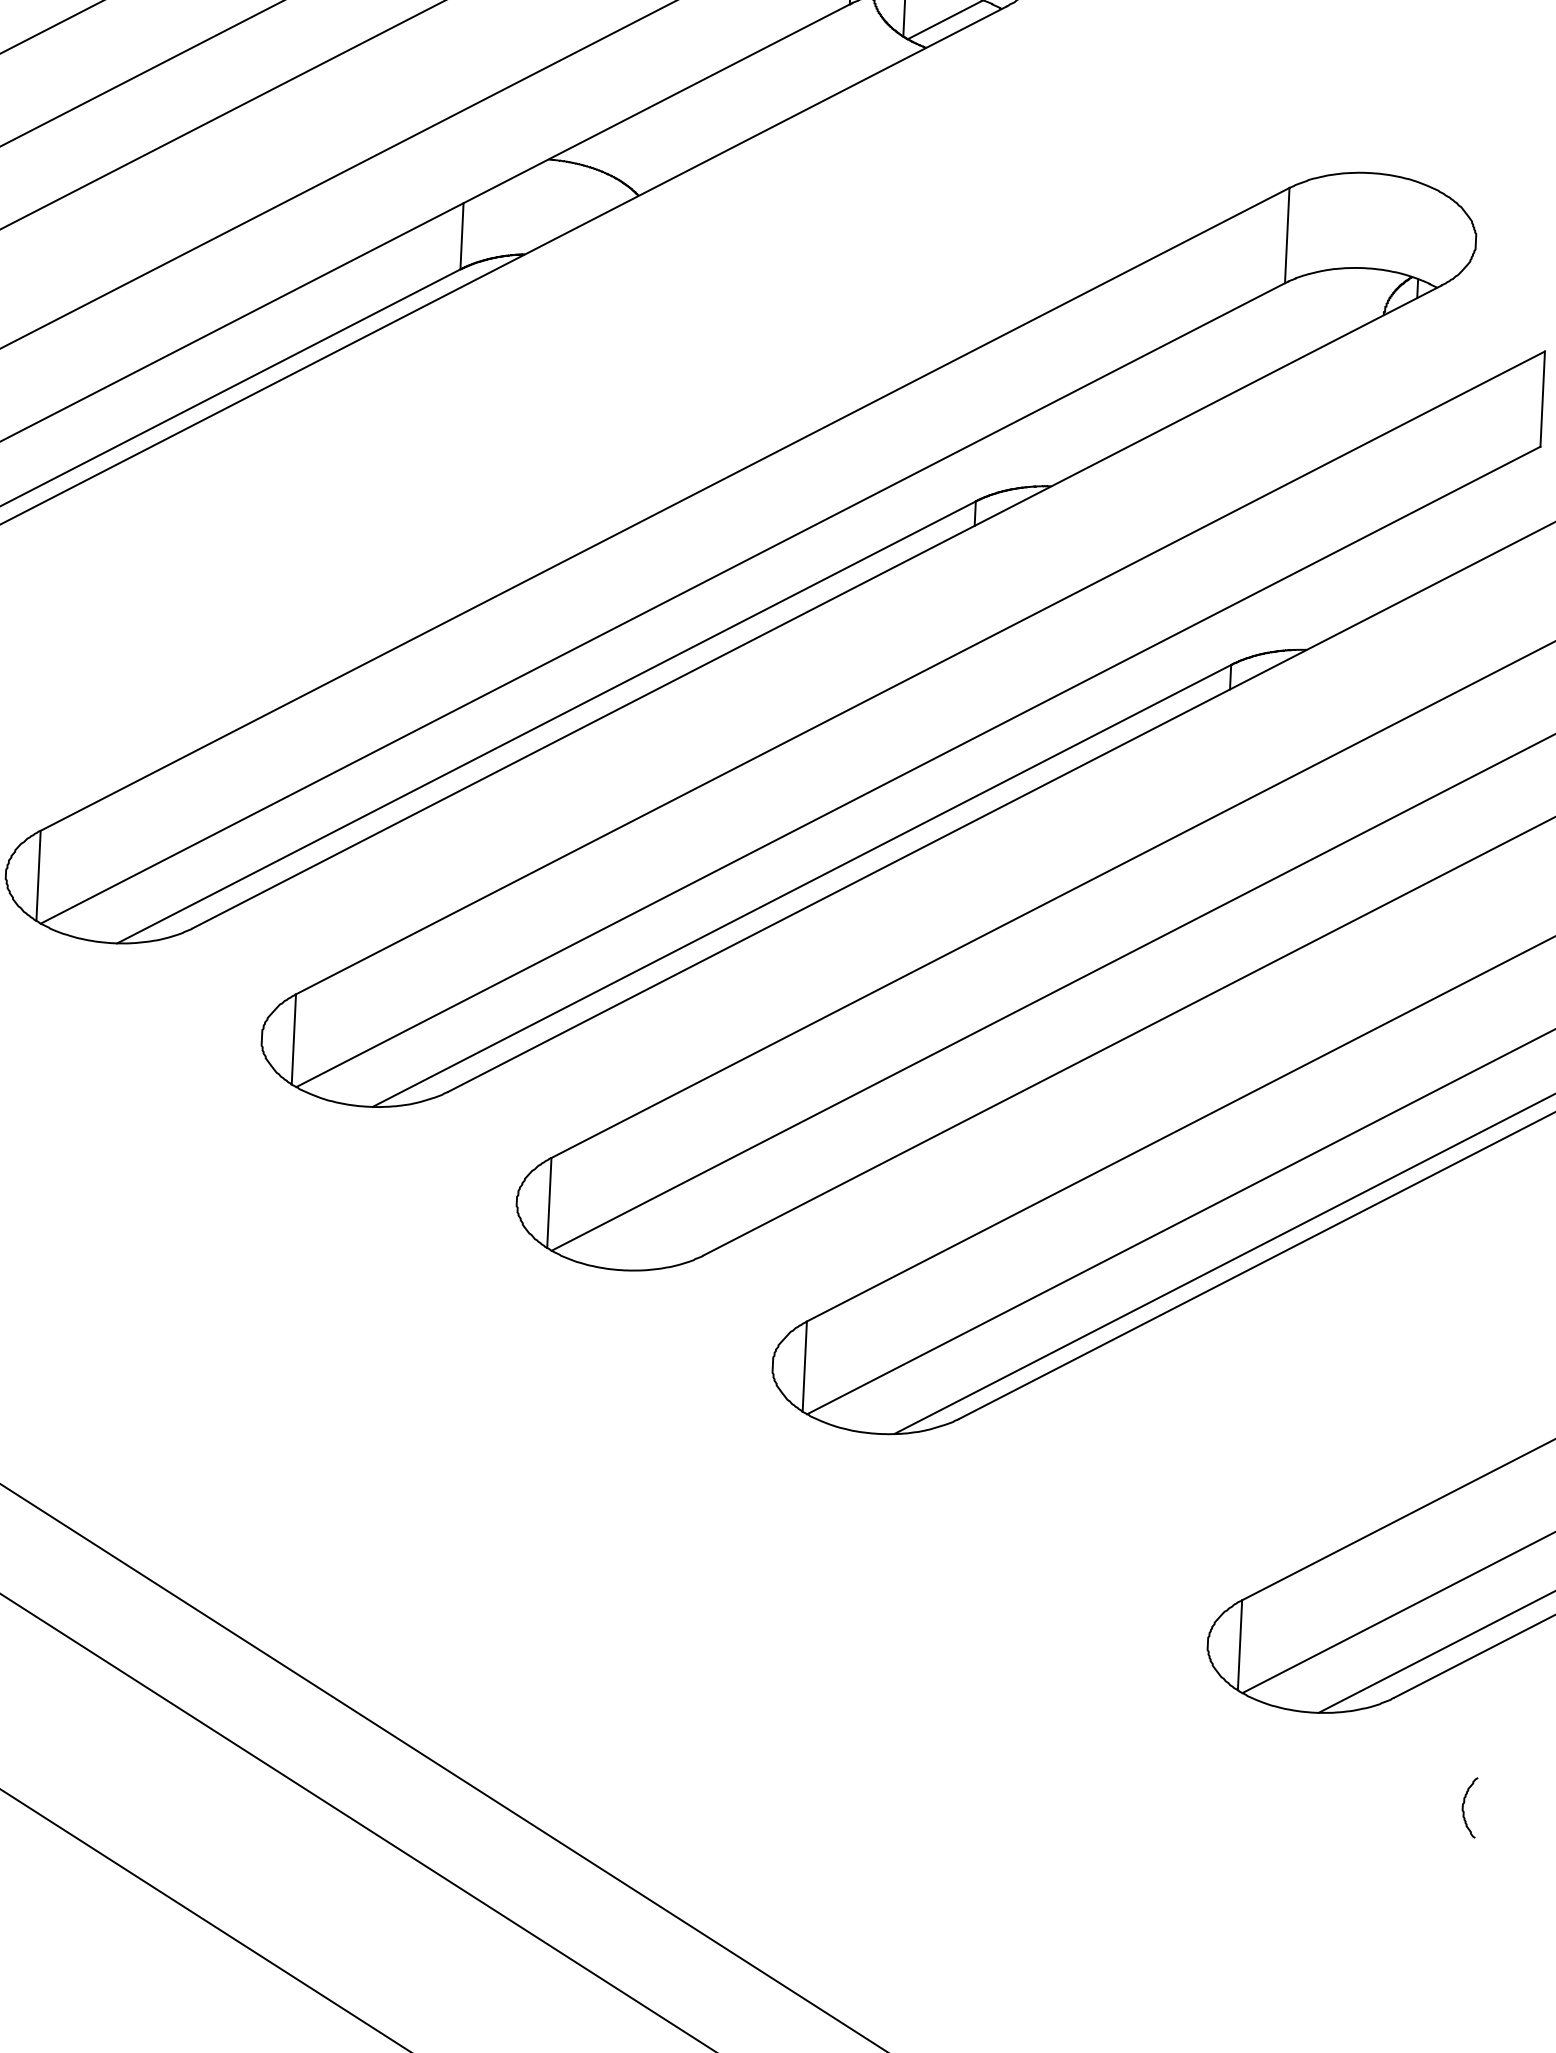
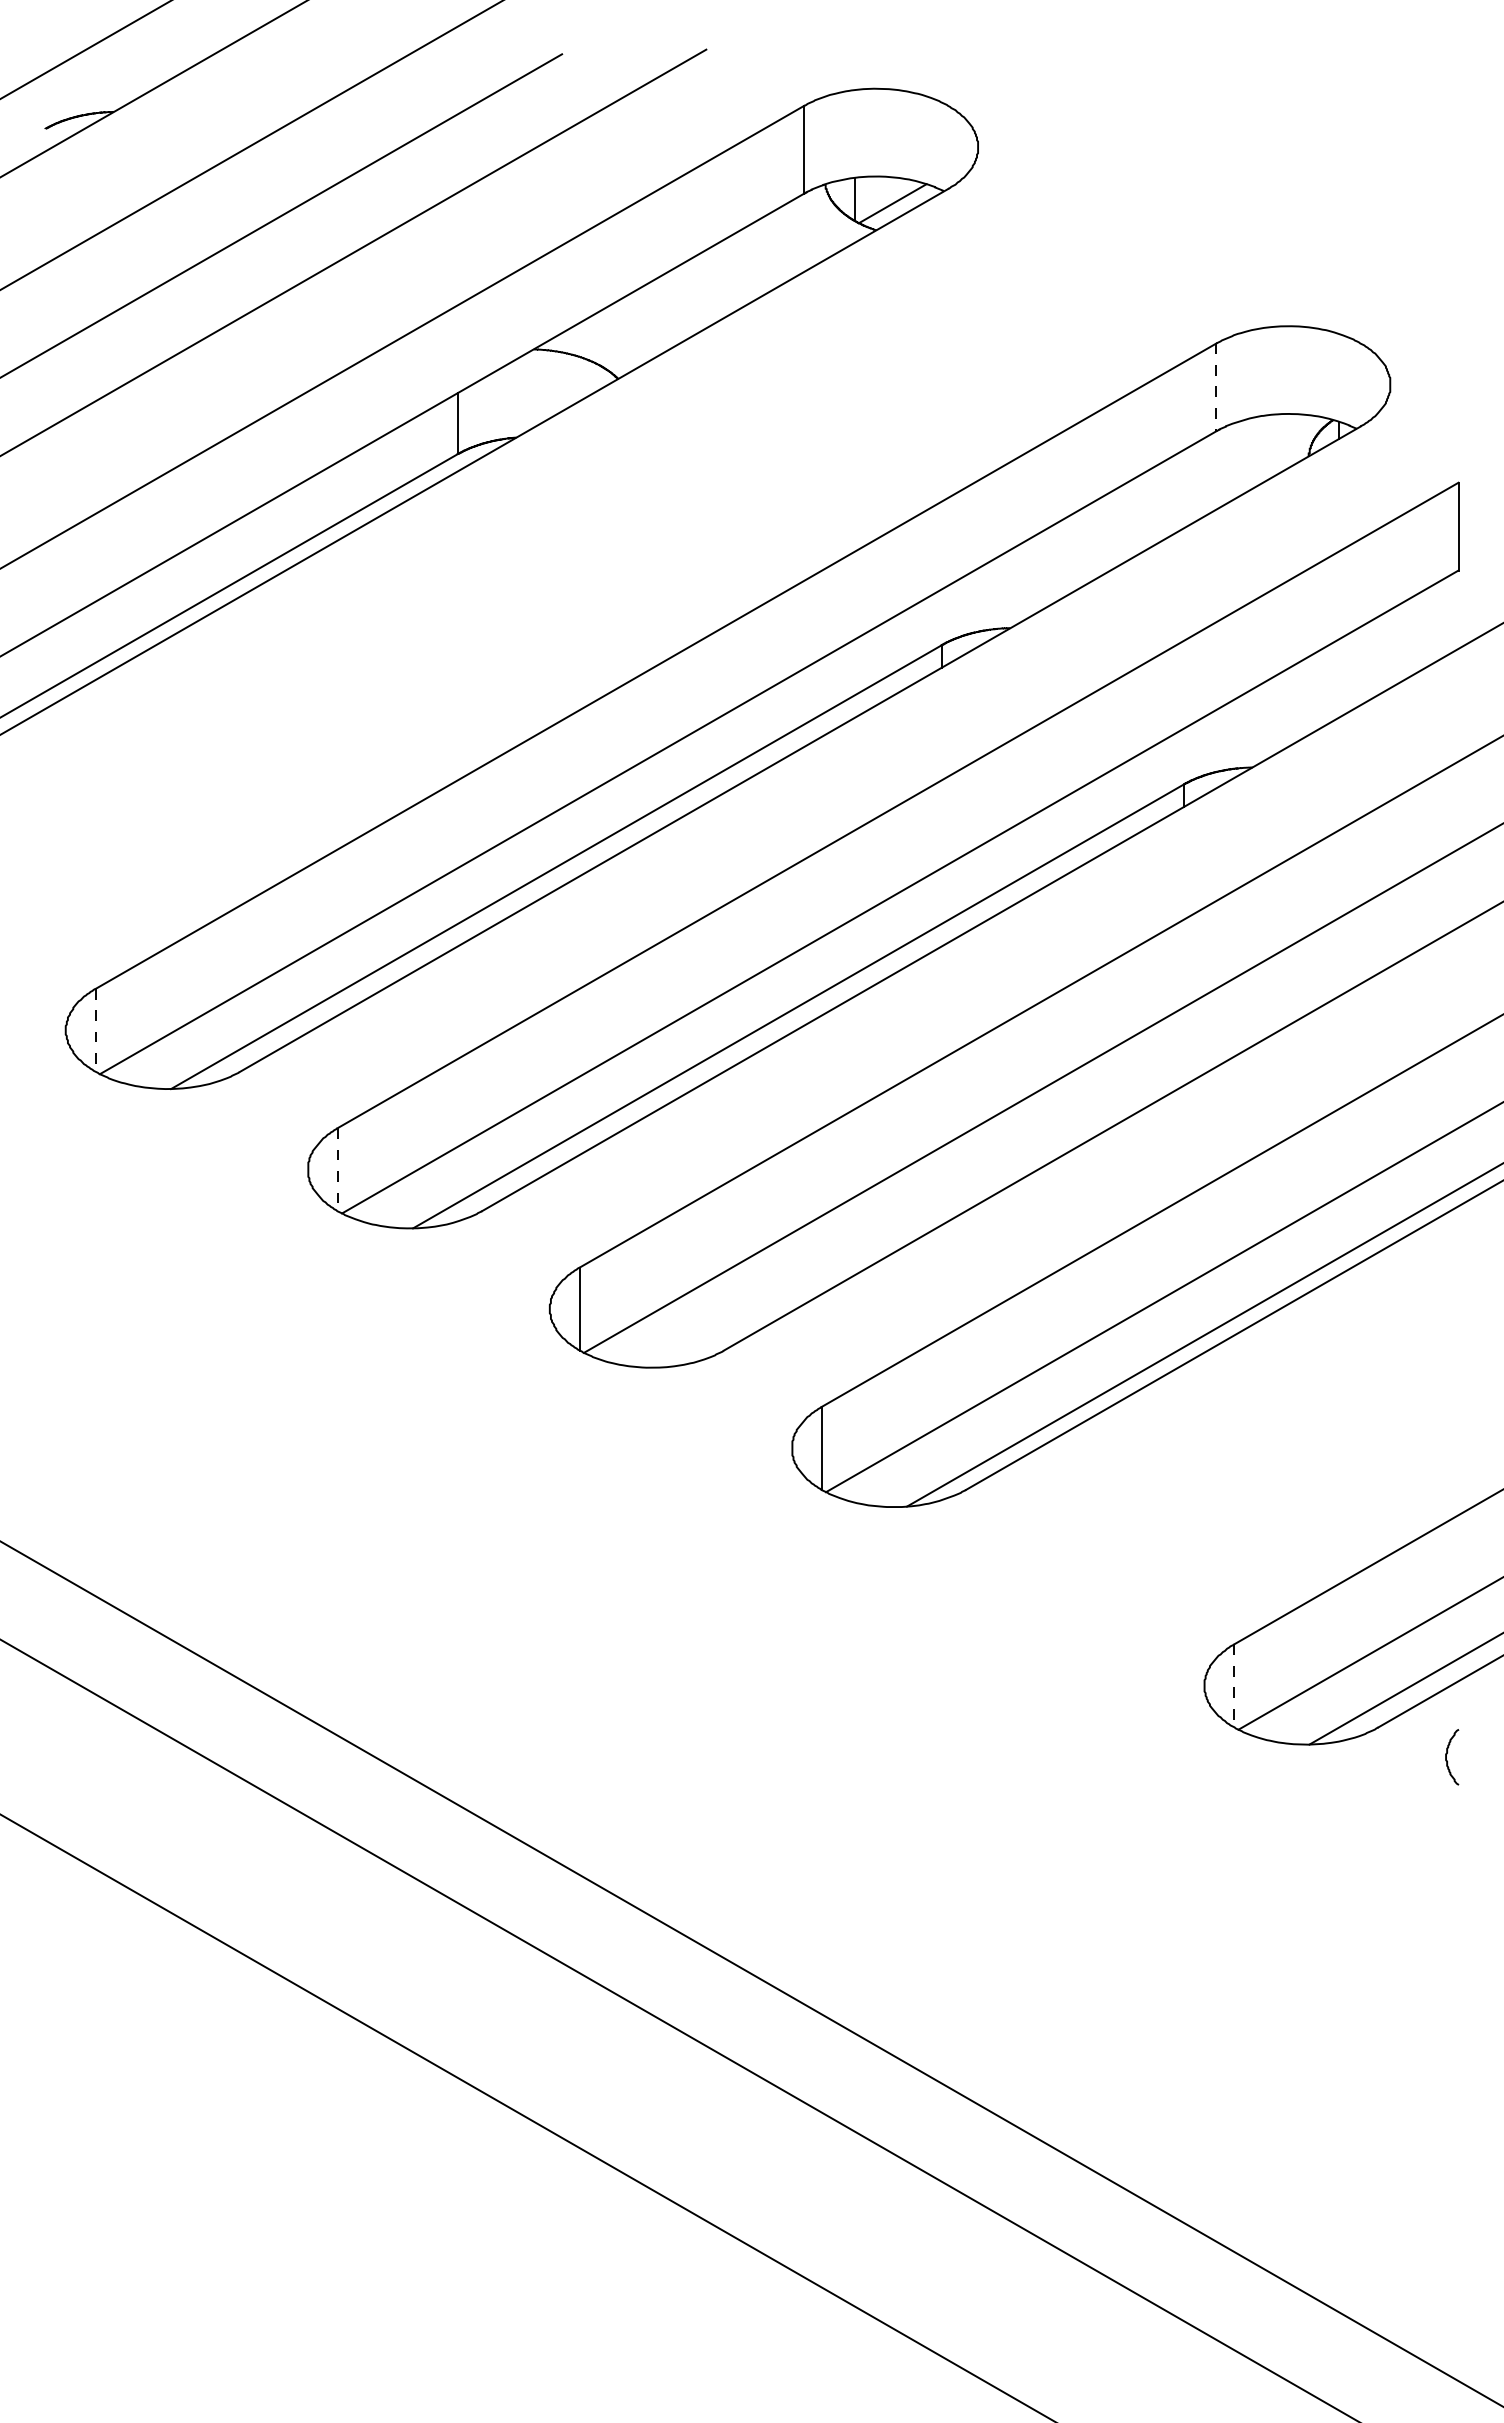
line: (1287, 235) -> (1216, 387), solid -> dashed
line: (38, 876) -> (95, 1030), solid -> dashed
line: (293, 1039) -> (337, 1169), solid -> dashed
line: (1240, 1645) -> (1234, 1686), solid -> dashed
curve: (1464, 1804) -> (1447, 1754), moved

